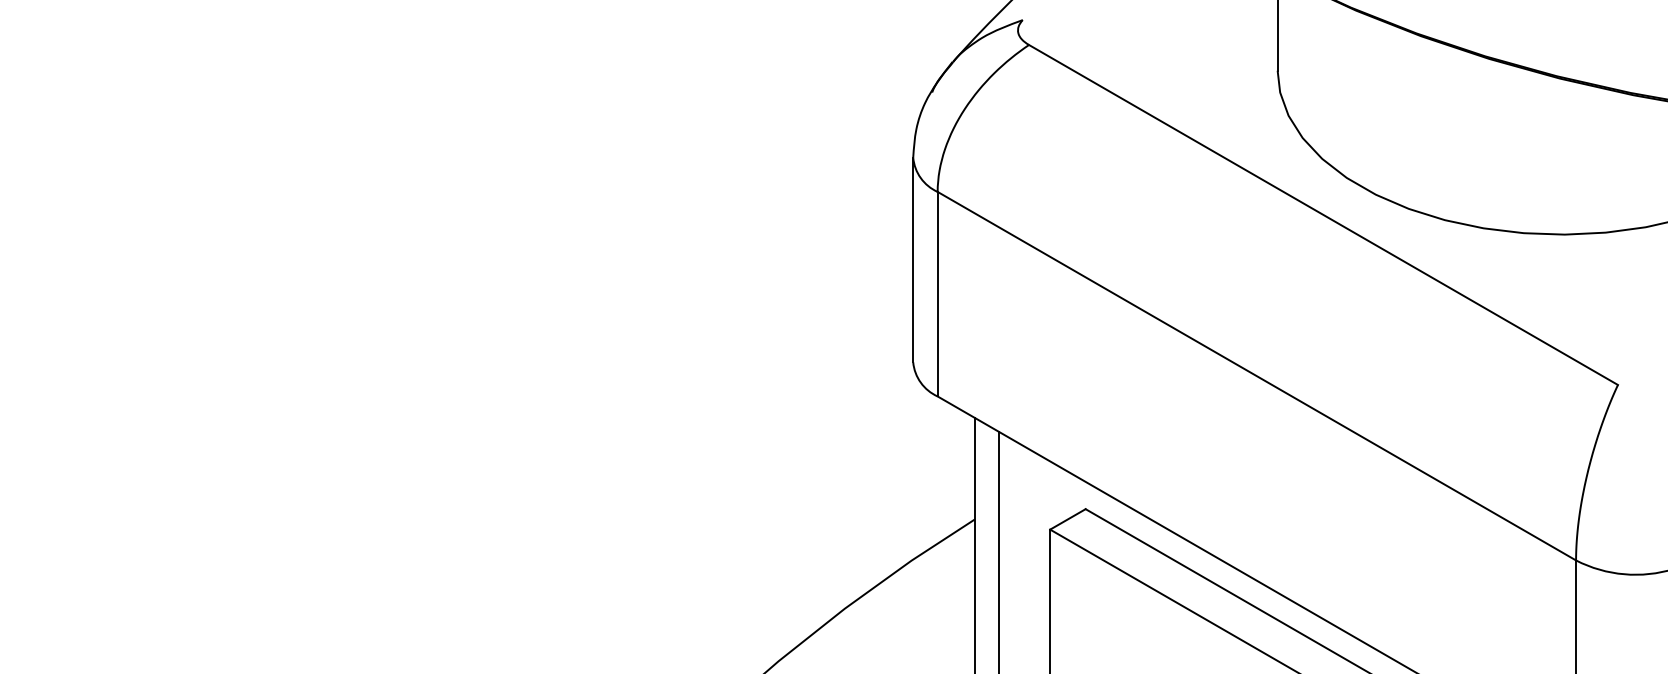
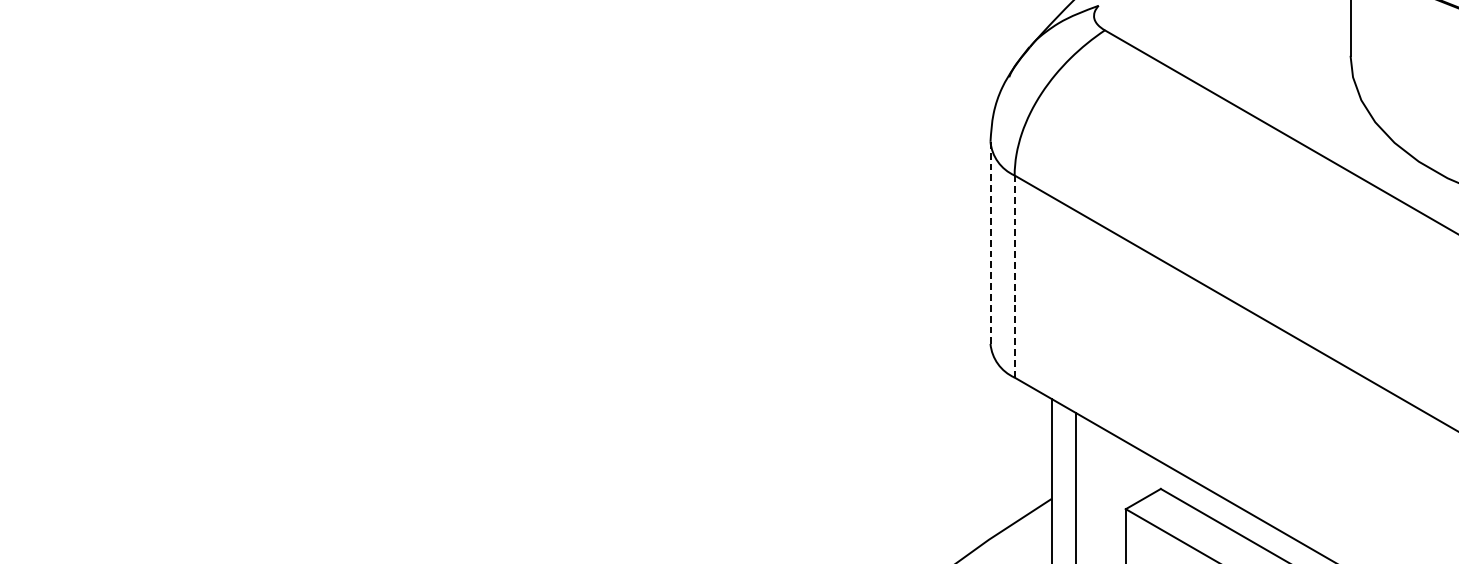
line: (913, 260) -> (990, 243), solid -> dashed
line: (937, 293) -> (1014, 275), solid -> dashed

